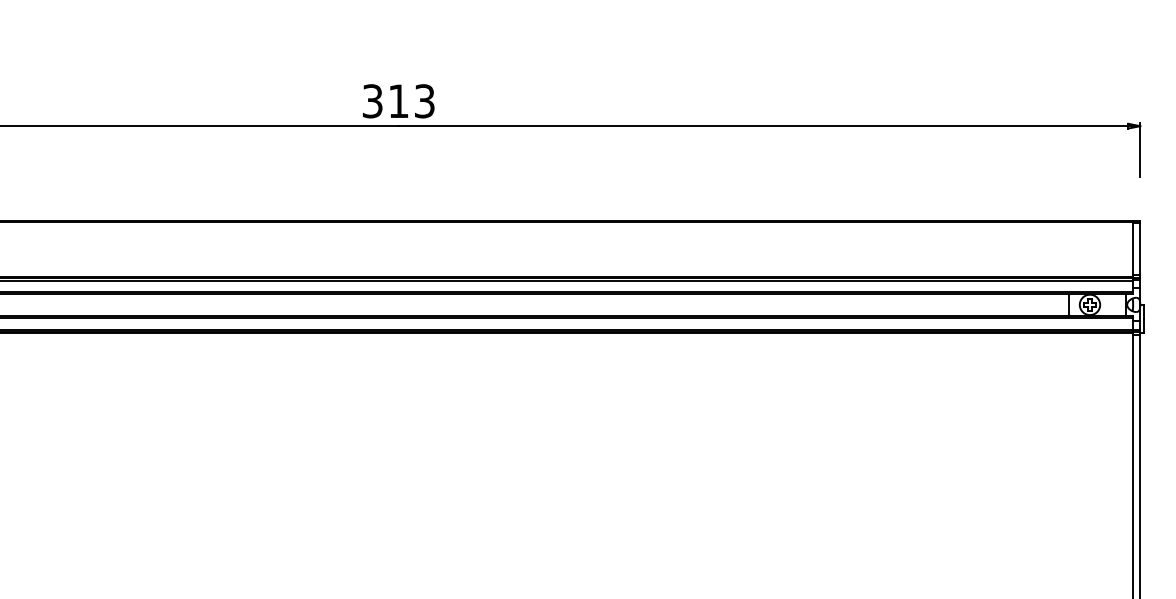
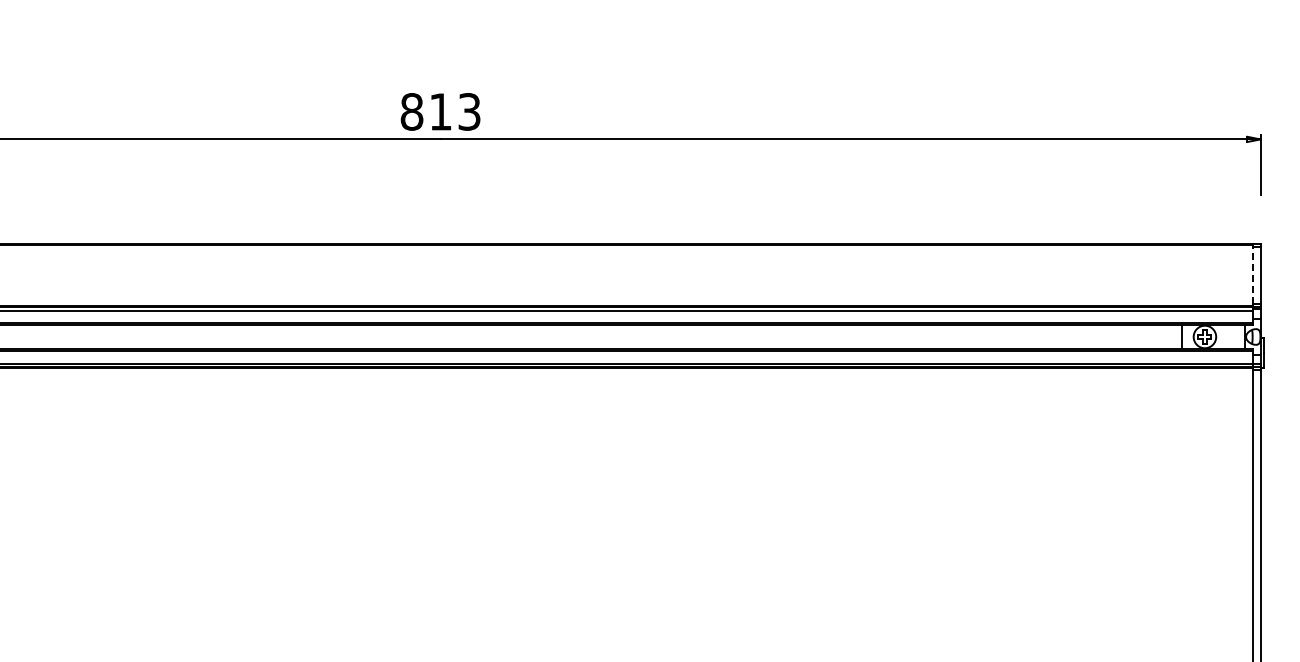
text: (372, 100) -> (411, 111), 313 -> 813
line: (1133, 249) -> (1252, 275), solid -> dashed

